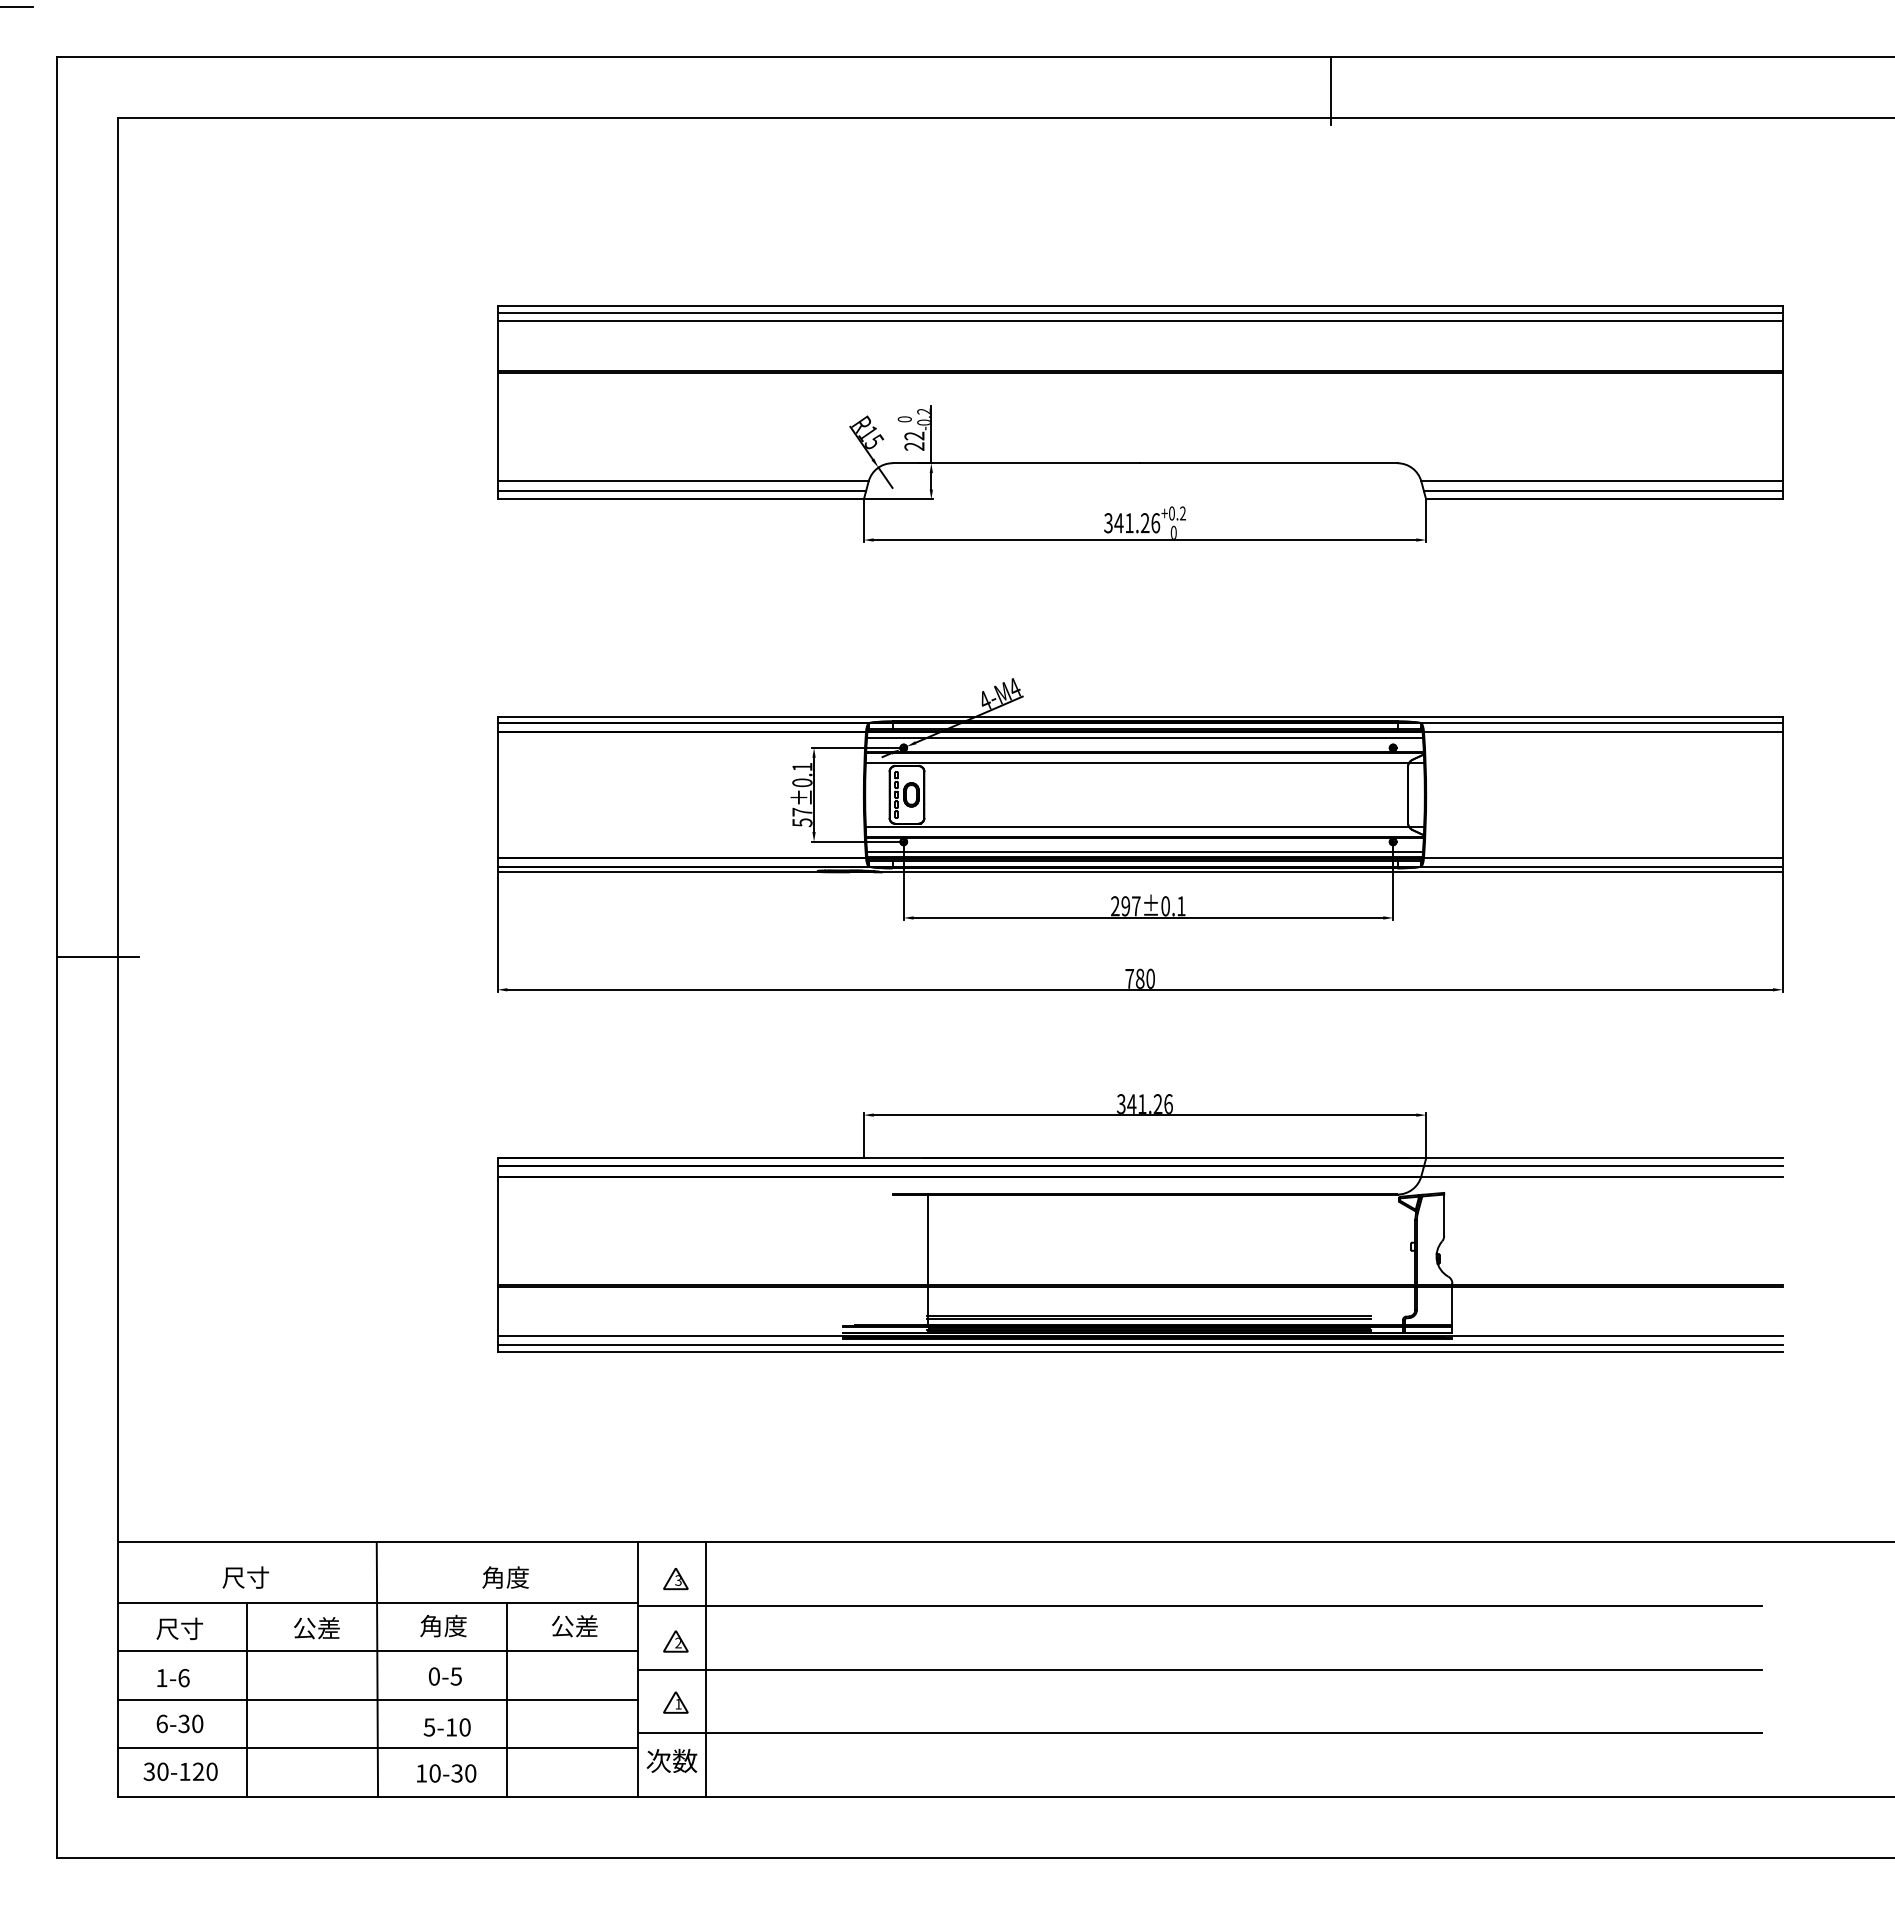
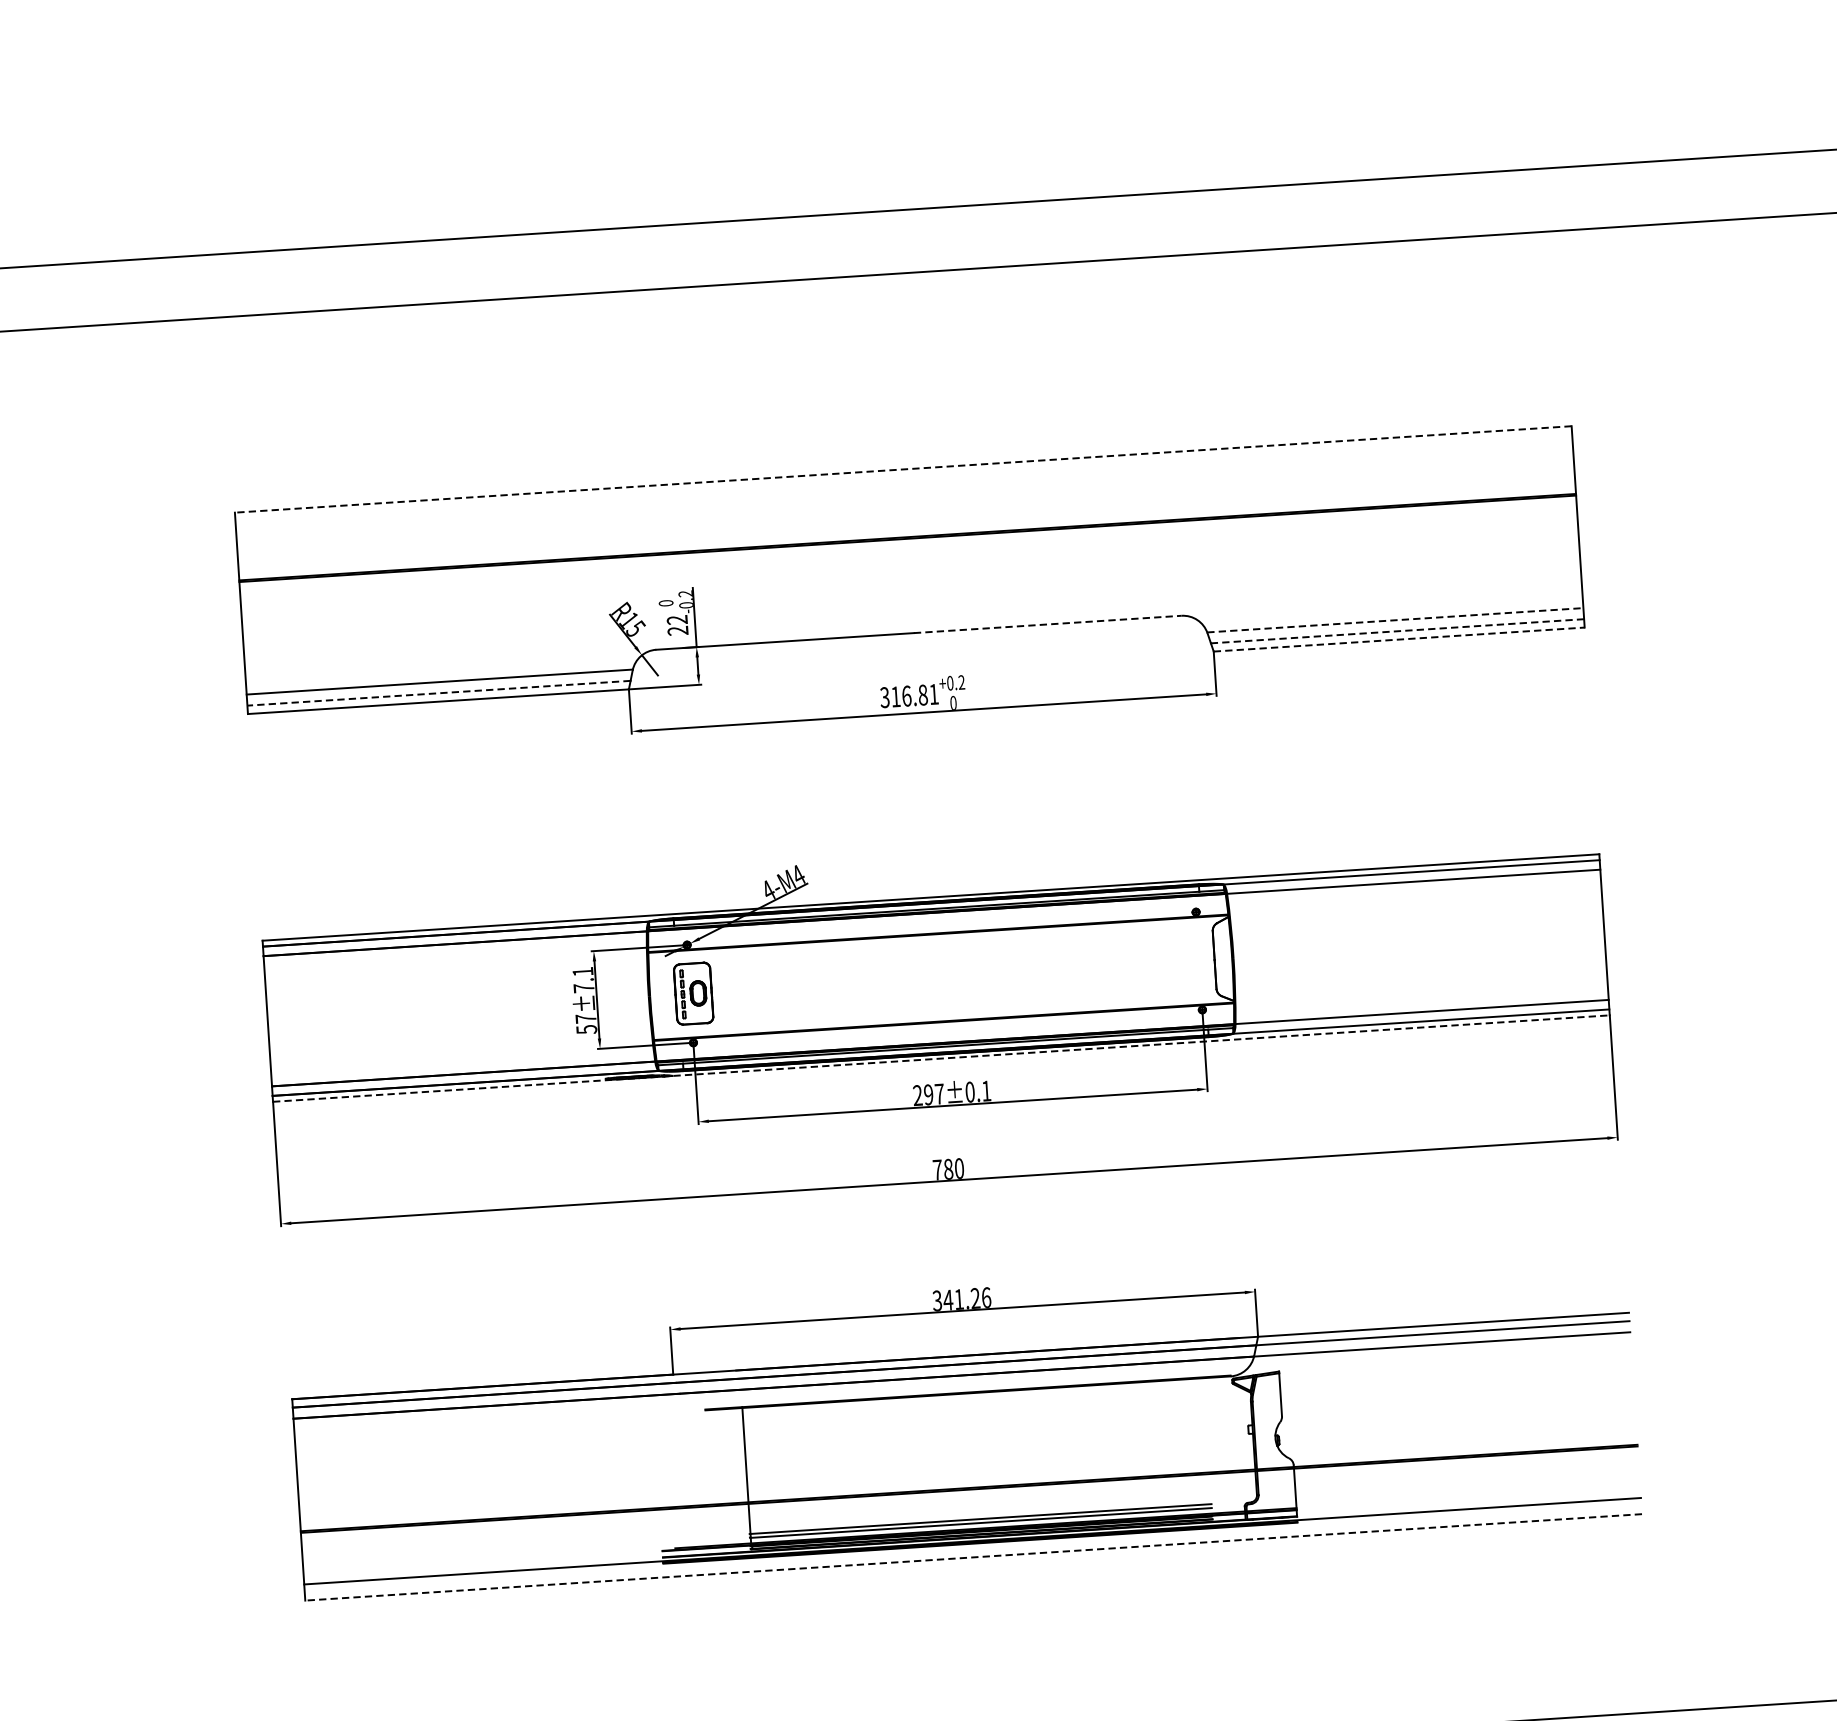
line: (1331, 90) -> (1087, 232), removed
line: (1140, 305) -> (903, 469), solid -> dashed
line: (1139, 312) -> (903, 476), removed
line: (1139, 321) -> (903, 485), removed
line: (1268, 463) -> (1047, 624), solid -> dashed
line: (1601, 480) -> (1394, 620), solid -> dashed
line: (681, 491) -> (438, 693), solid -> dashed
line: (1602, 491) -> (1396, 631), solid -> dashed
line: (1605, 499) -> (1400, 639), solid -> dashed
text: (1137, 523) -> (915, 695), 341.26 -> 316.81
line: (1144, 738) -> (936, 919), removed
line: (1144, 763) -> (938, 945), removed
text: (802, 782) -> (584, 987), 57±0.1 -> 57±7.1
line: (1144, 826) -> (942, 1010), removed
line: (1144, 851) -> (944, 1036), removed
line: (1140, 872) -> (941, 1058), solid -> dashed
line: (1139, 1345) -> (972, 1550), removed
line: (1140, 1351) -> (973, 1556), solid -> dashed

